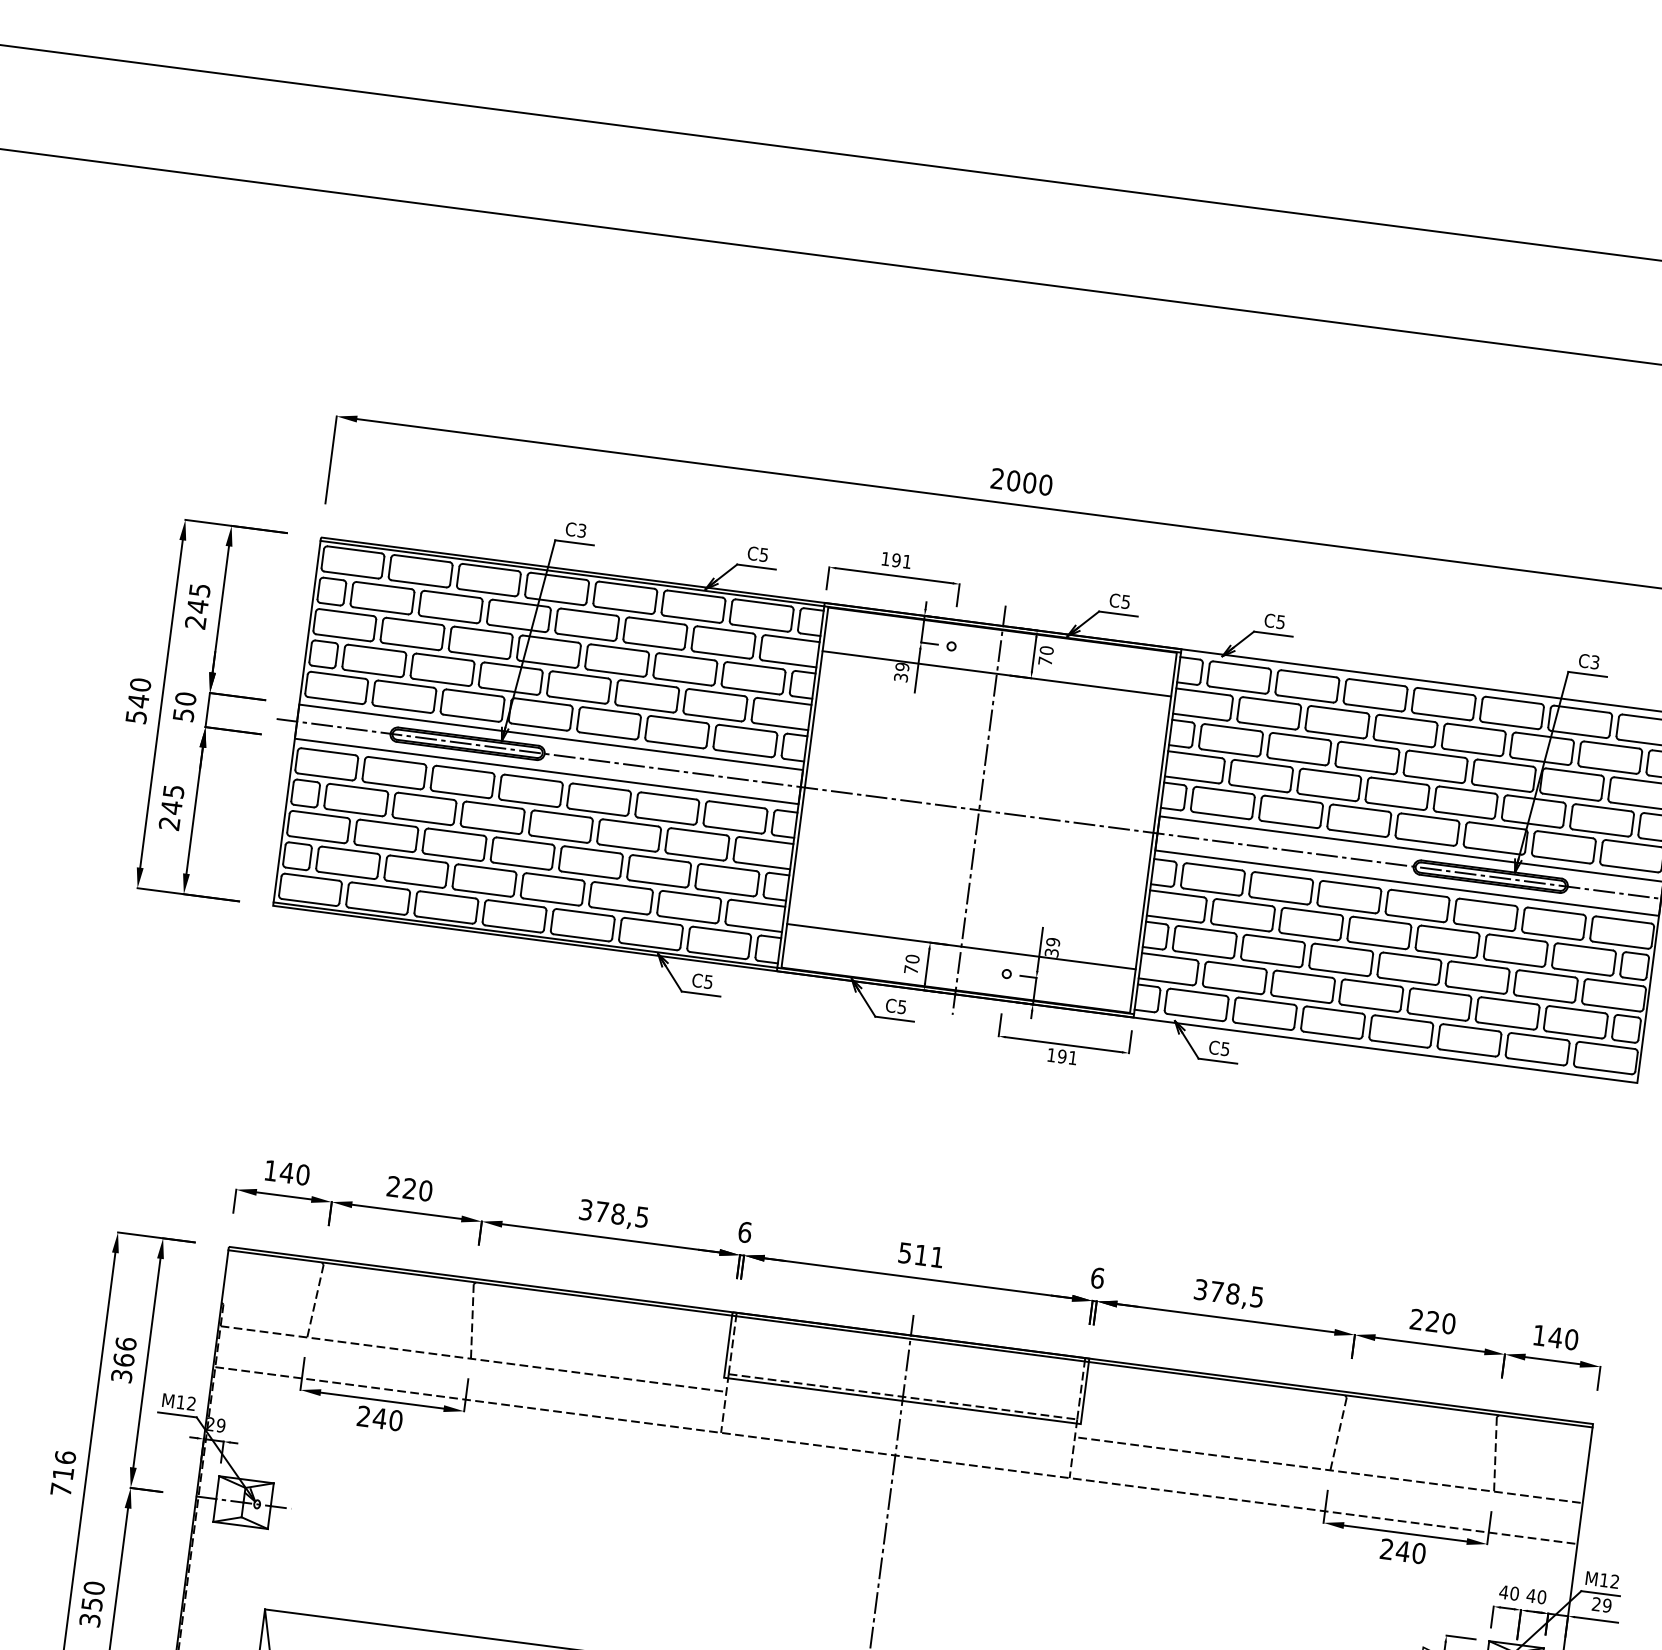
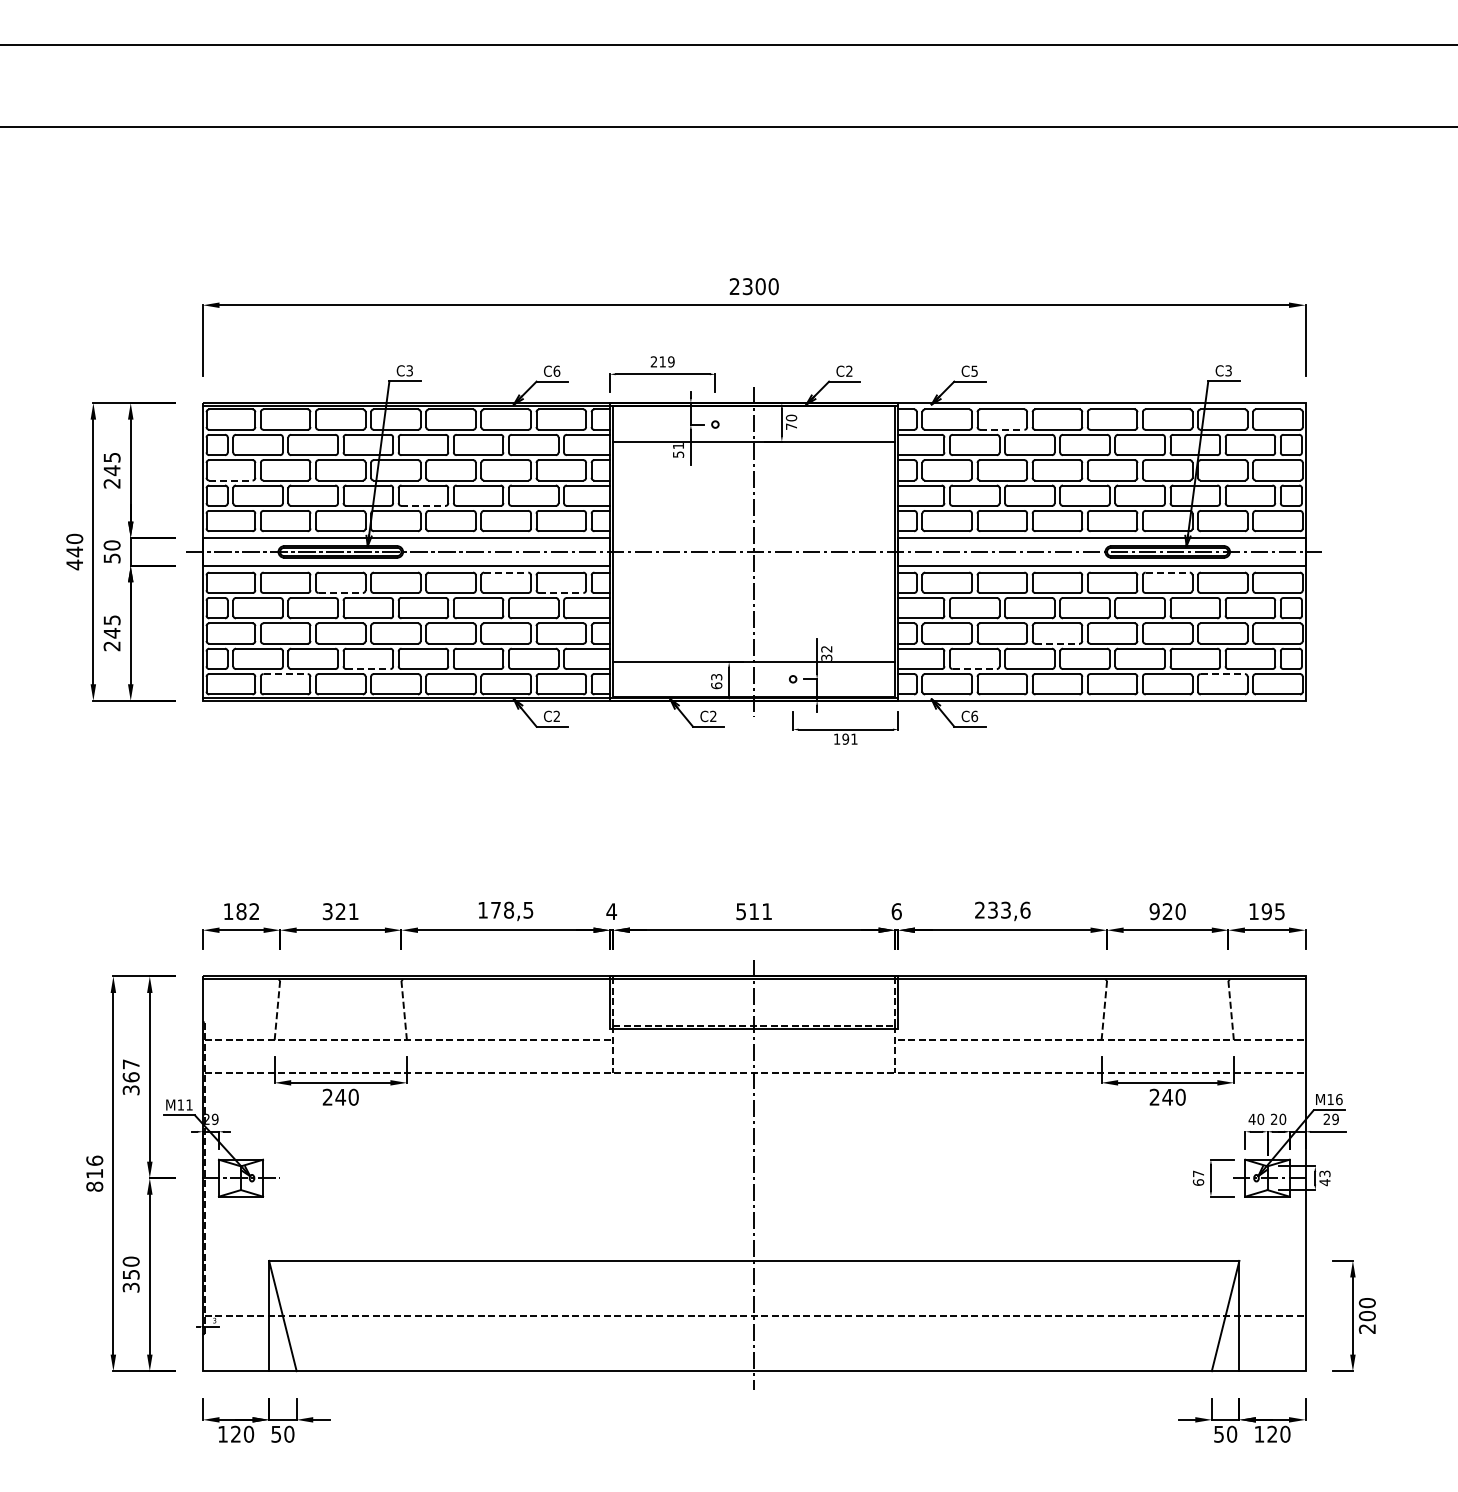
text: (1013, 480) -> (747, 286), 2000 -> 2300
text: (763, 553) -> (556, 370), C5 -> C6
text: (896, 559) -> (662, 361), 191 -> 219
text: (1126, 601) -> (849, 370), C5 -> C2
line: (342, 637) -> (230, 480), solid -> dashed
text: (901, 672) -> (678, 450), 39 -> 51
line: (1305, 698) -> (1002, 429), solid -> dashed
line: (577, 699) -> (423, 505), solid -> dashed
text: (136, 716) -> (74, 564), 540 -> 440
line: (461, 795) -> (341, 593), solid -> dashed
line: (669, 795) -> (506, 572), solid -> dashed
line: (734, 830) -> (561, 593), solid -> dashed
line: (380, 886) -> (286, 674), solid -> dashed
line: (483, 893) -> (368, 669), solid -> dashed
line: (1488, 902) -> (1168, 572), solid -> dashed
text: (1053, 941) -> (826, 648), 39 -> 32
text: (911, 964) -> (716, 681), 70 -> 63
line: (1339, 972) -> (1057, 643), solid -> dashed
text: (708, 982) -> (556, 716), C5 -> C2
line: (1233, 991) -> (975, 669), solid -> dashed
text: (902, 1007) -> (713, 716), C5 -> C2
line: (1540, 1037) -> (1223, 674), solid -> dashed
text: (1225, 1049) -> (974, 716), C5 -> C6
text: (294, 1173) -> (247, 911), 140 -> 182
text: (409, 1188) -> (340, 911), 220 -> 321
text: (585, 1208) -> (482, 909), 378,5 -> 178,5
text: (744, 1232) -> (611, 911), 6 -> 4
text: (1228, 1292) -> (1002, 909), 378,5 -> 233,6
text: (1416, 1319) -> (1154, 911), 220 -> 920
text: (1562, 1338) -> (1272, 911), 140 -> 195
text: (125, 1344) -> (130, 1064), 366 -> 367
text: (191, 1403) -> (189, 1104), M12 -> M11
text: (60, 1489) -> (94, 1186), 716 -> 816
text: (1615, 1581) -> (1339, 1099), M12 -> M16
text: (1530, 1594) -> (1273, 1118), 40 -> 20

